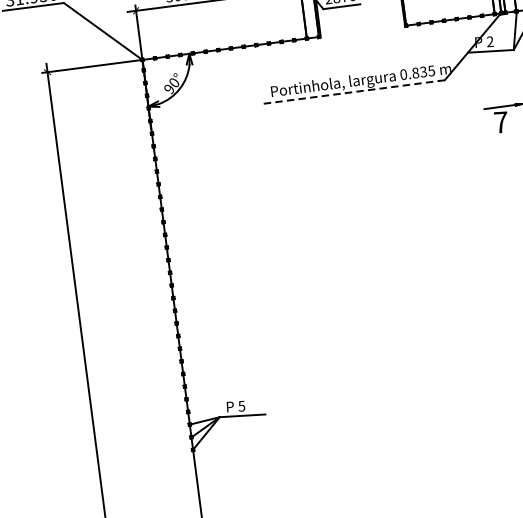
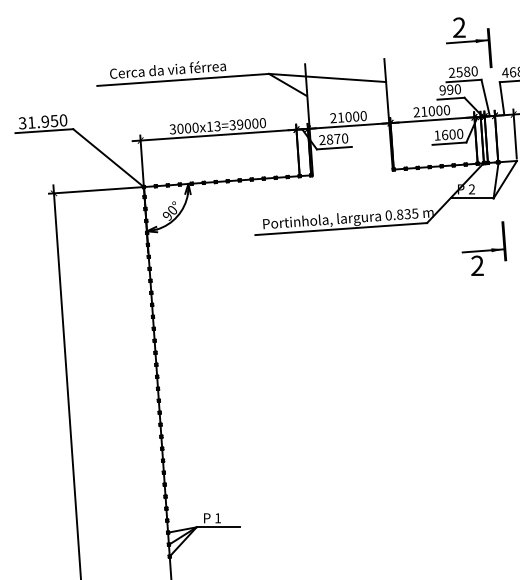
line: (353, 92) -> (340, 229), dashed -> solid
text: (500, 122) -> (477, 265), 7 -> 2
text: (242, 406) -> (218, 518), 5 -> 1

